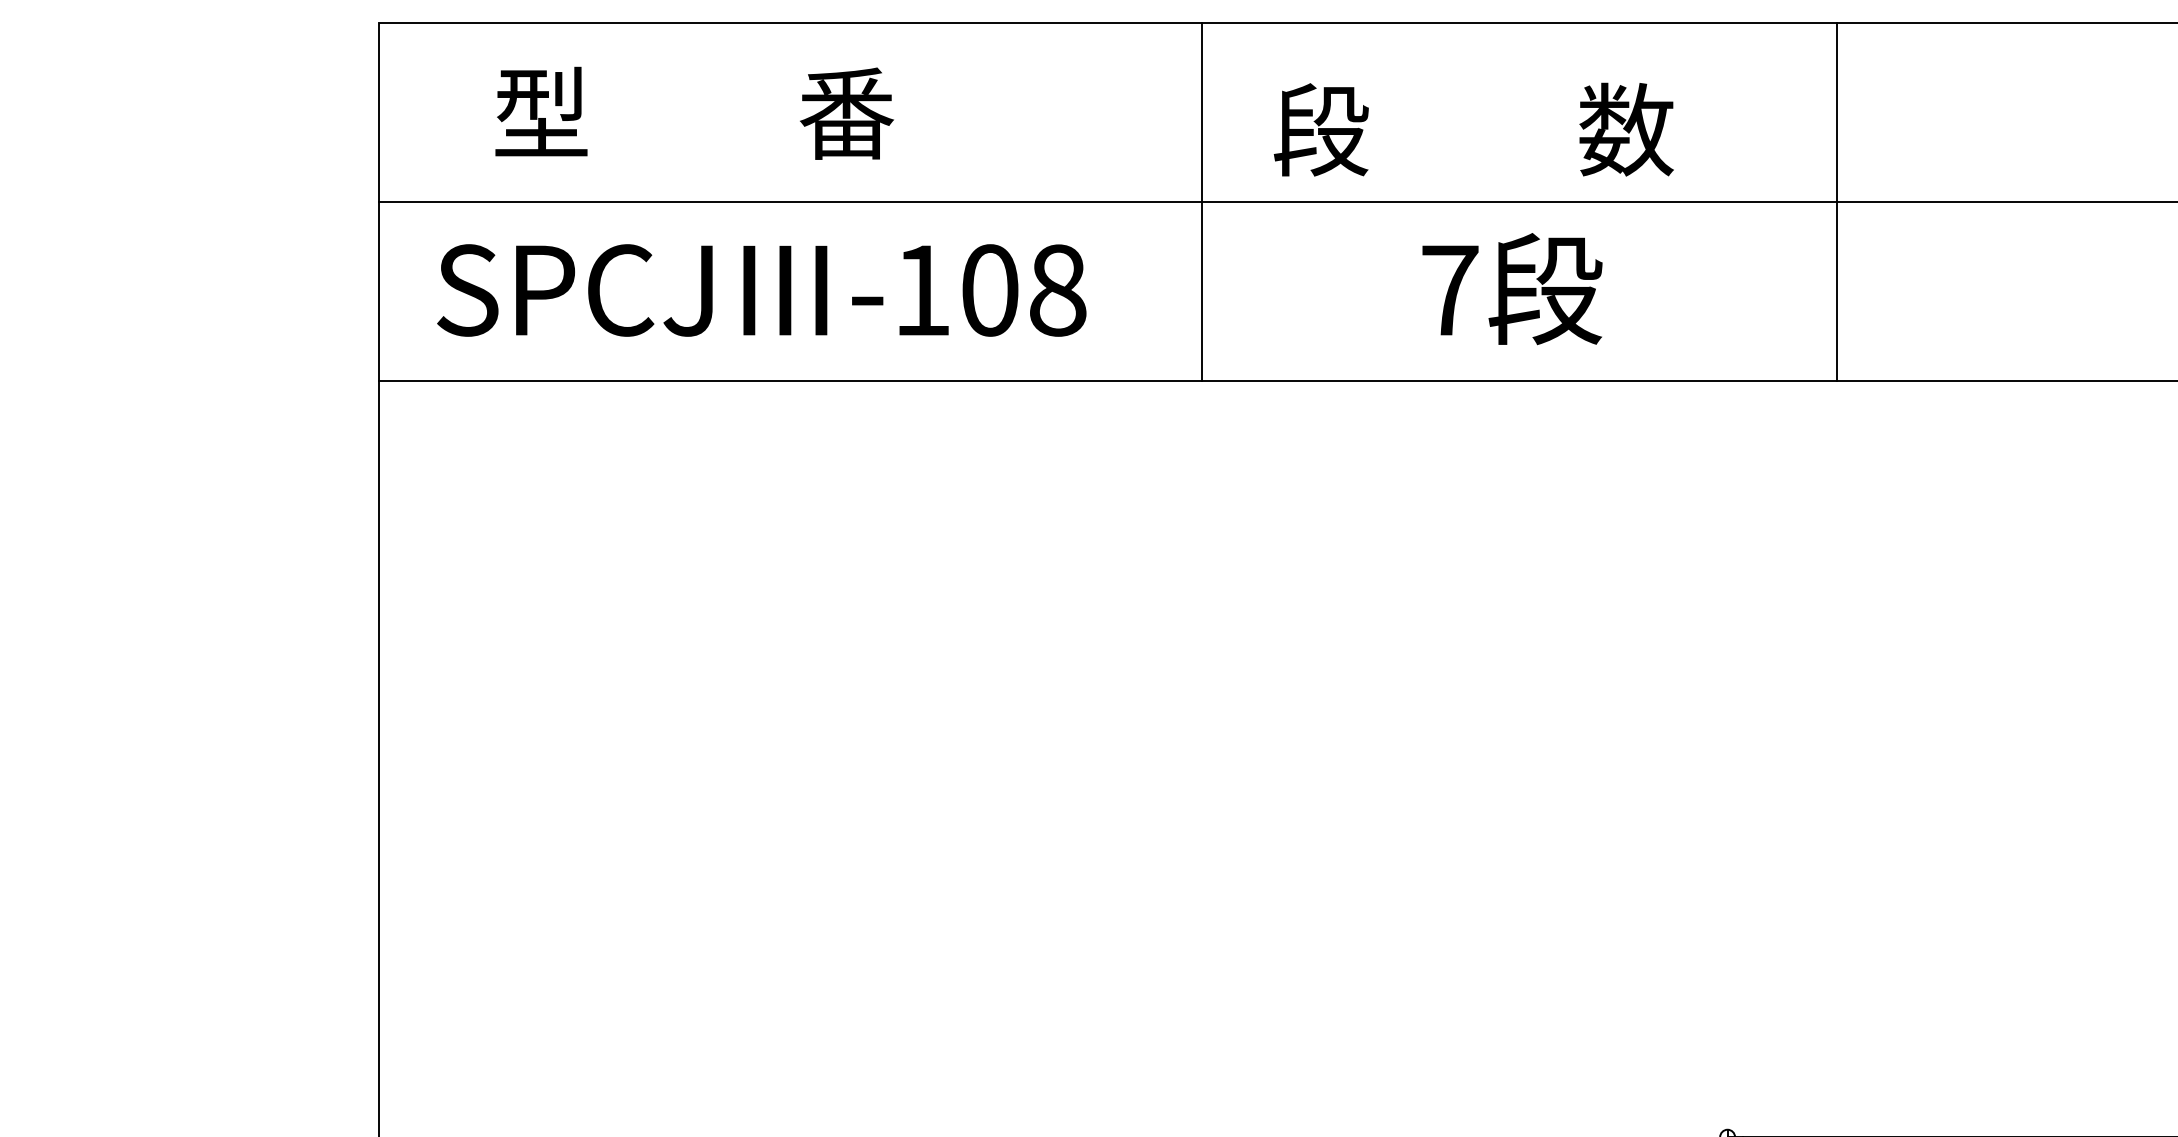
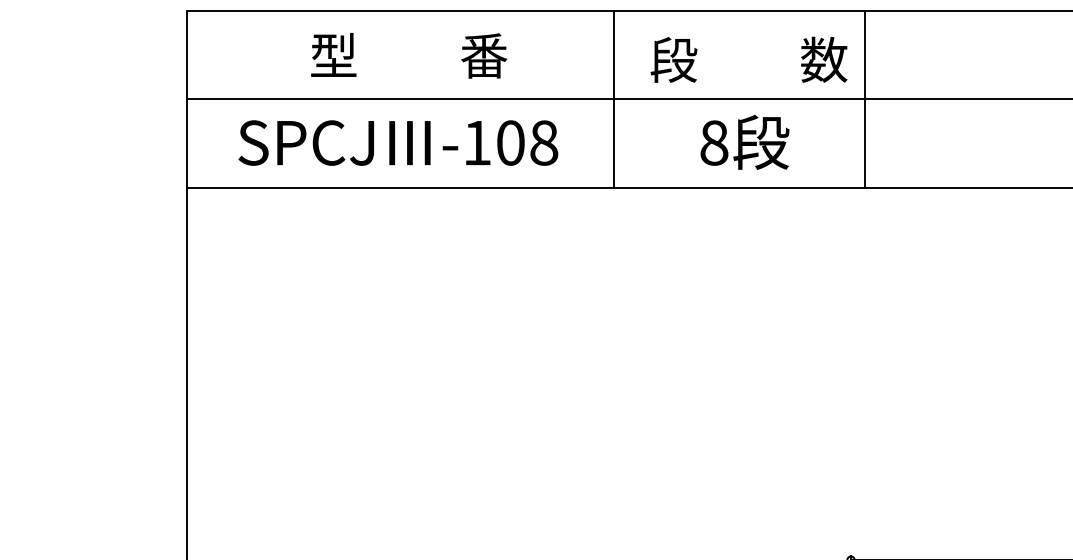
text: (695, 112) -> (409, 55), moved
text: (1472, 128) -> (748, 59), moved
line: (1202, 202) -> (614, 99), moved
line: (1836, 202) -> (864, 99), moved
text: (762, 289) -> (398, 142), moved
text: (1450, 289) -> (714, 142), 7 -> 8

